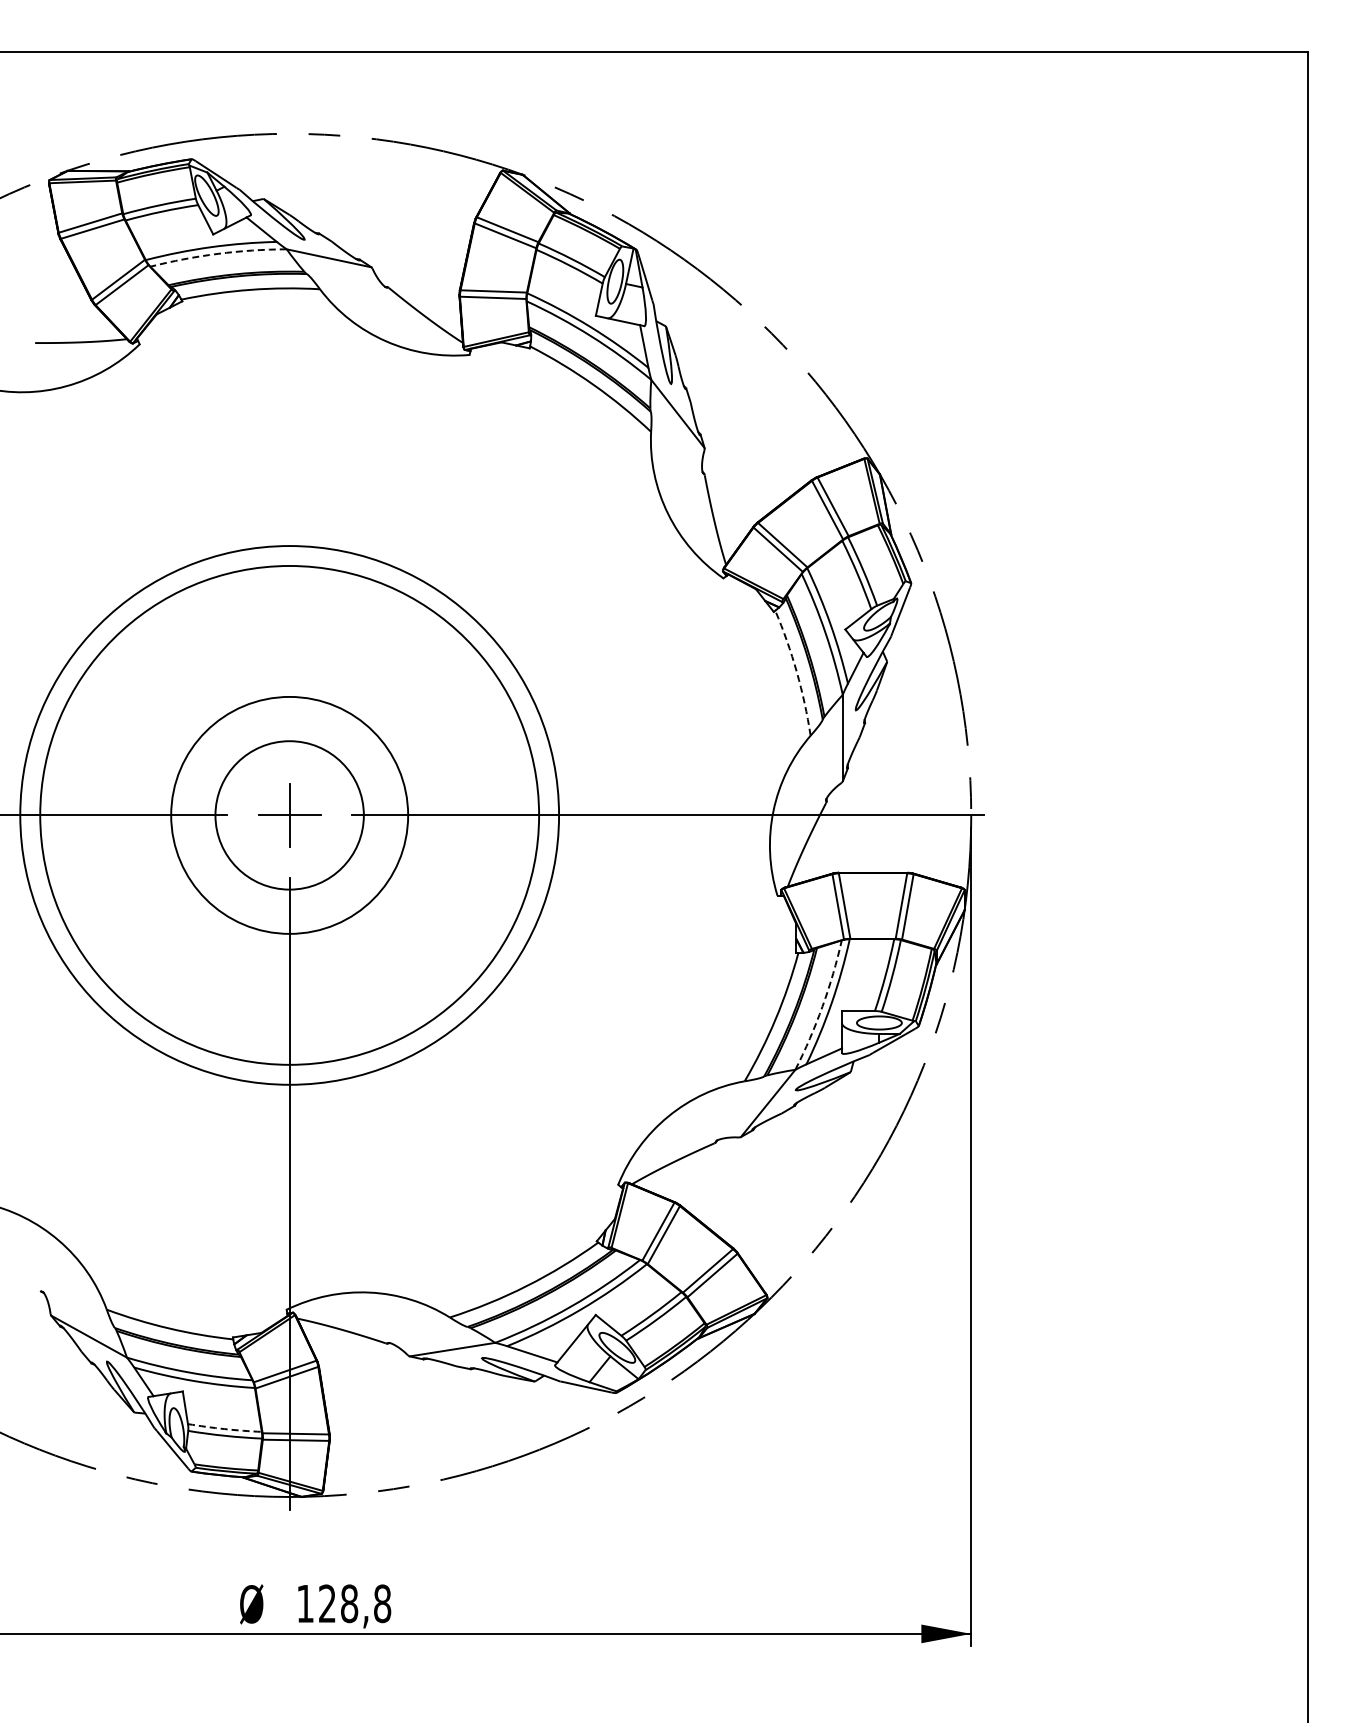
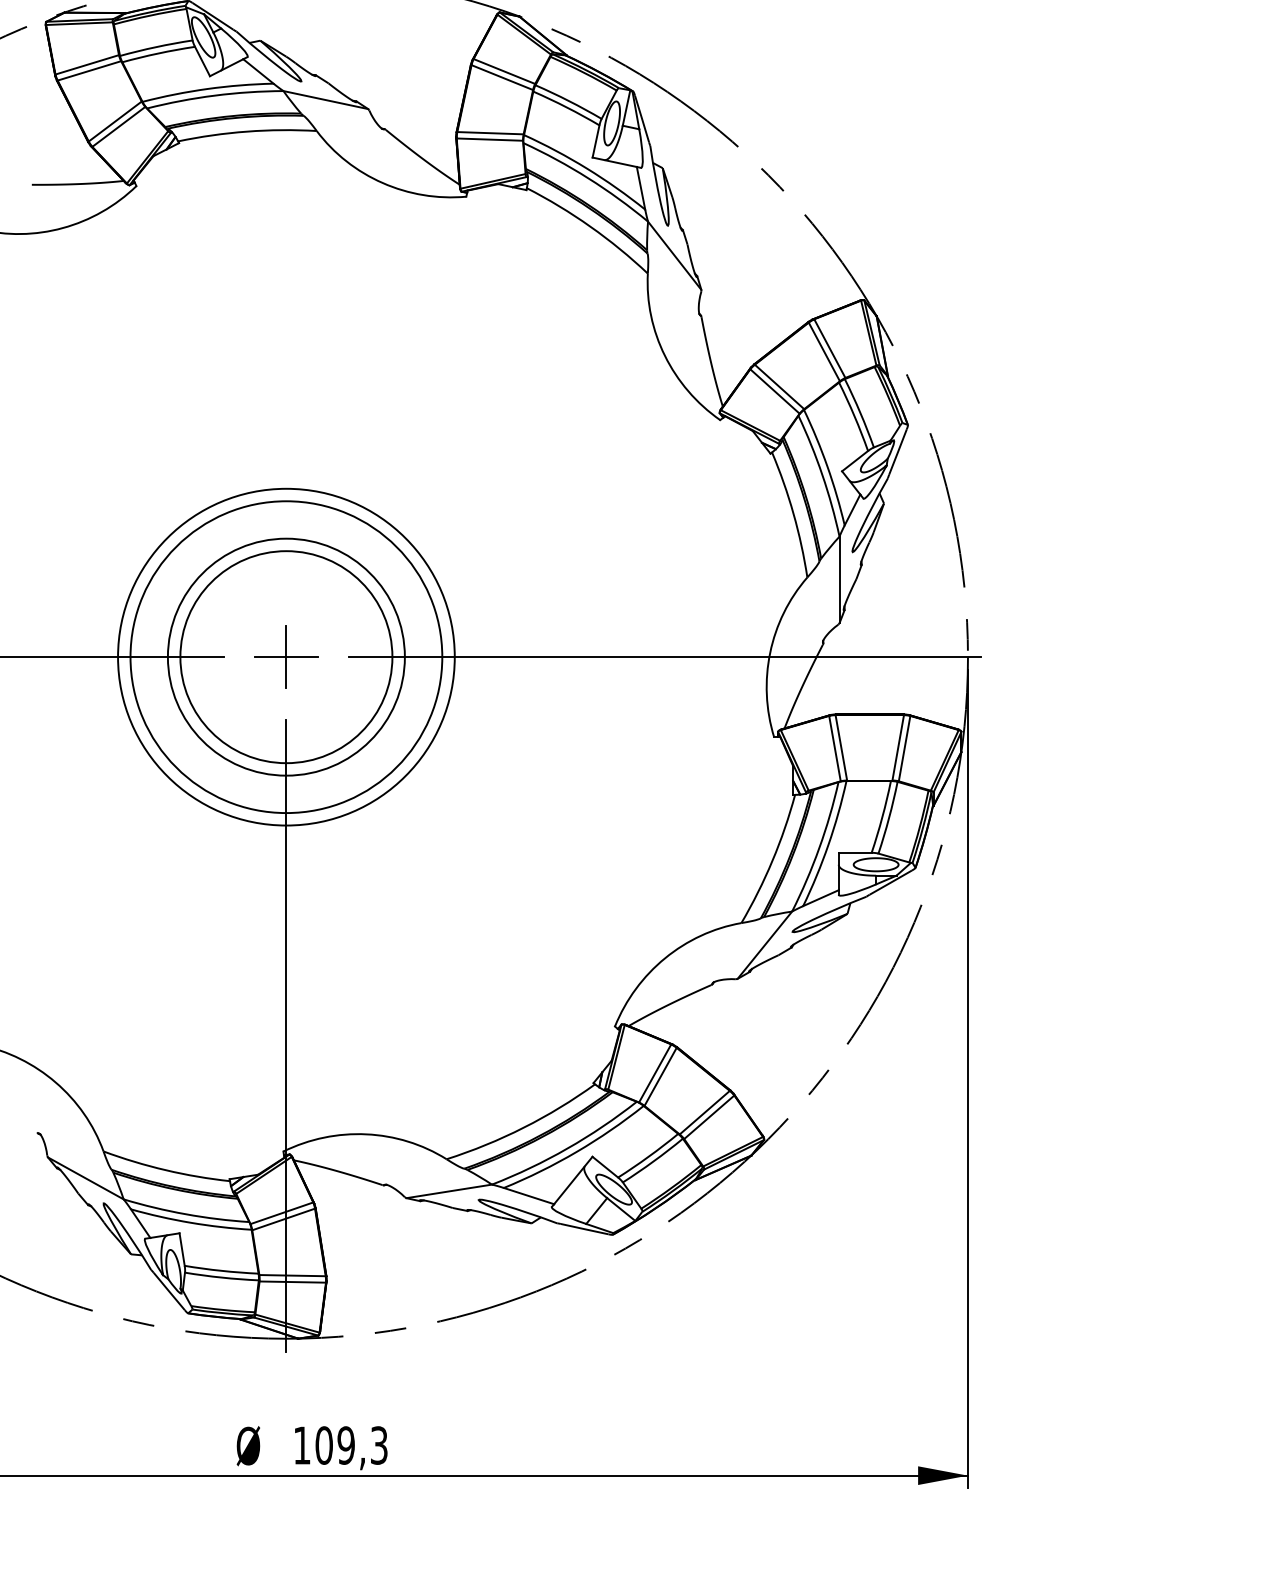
arc: (218, 253) -> (215, 95), dashed -> solid
arc: (796, 672) -> (793, 514), dashed -> solid
circle: (289, 815) -> (286, 657), size x0.62
circle: (289, 815) -> (286, 657), size x0.62
circle: (289, 815) -> (286, 657), size x1.43
arc: (822, 1006) -> (819, 848), dashed -> solid
arc: (224, 1429) -> (221, 1271), dashed -> solid
text: (354, 1603) -> (351, 1445), 128,8 -> 109,3

